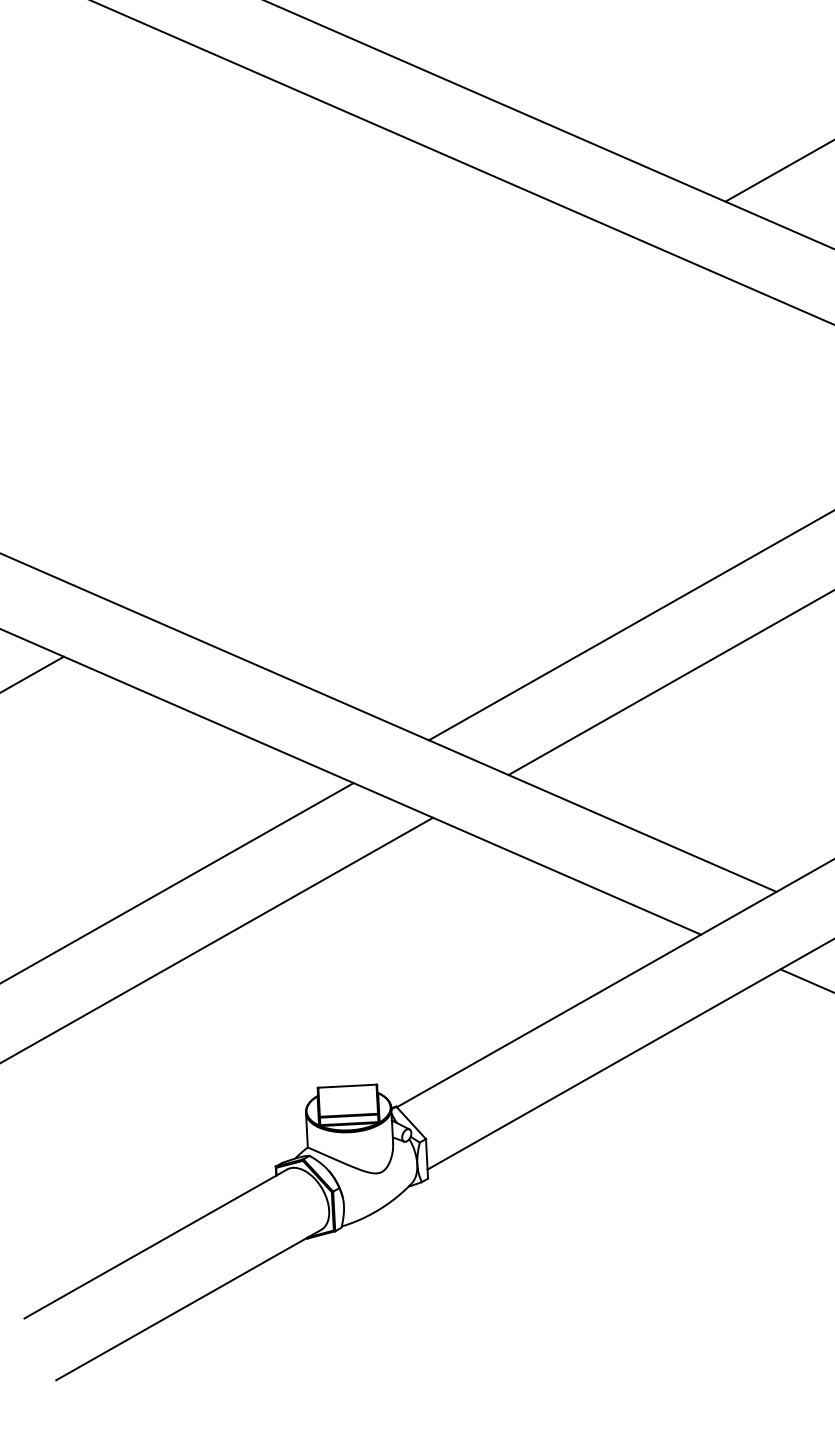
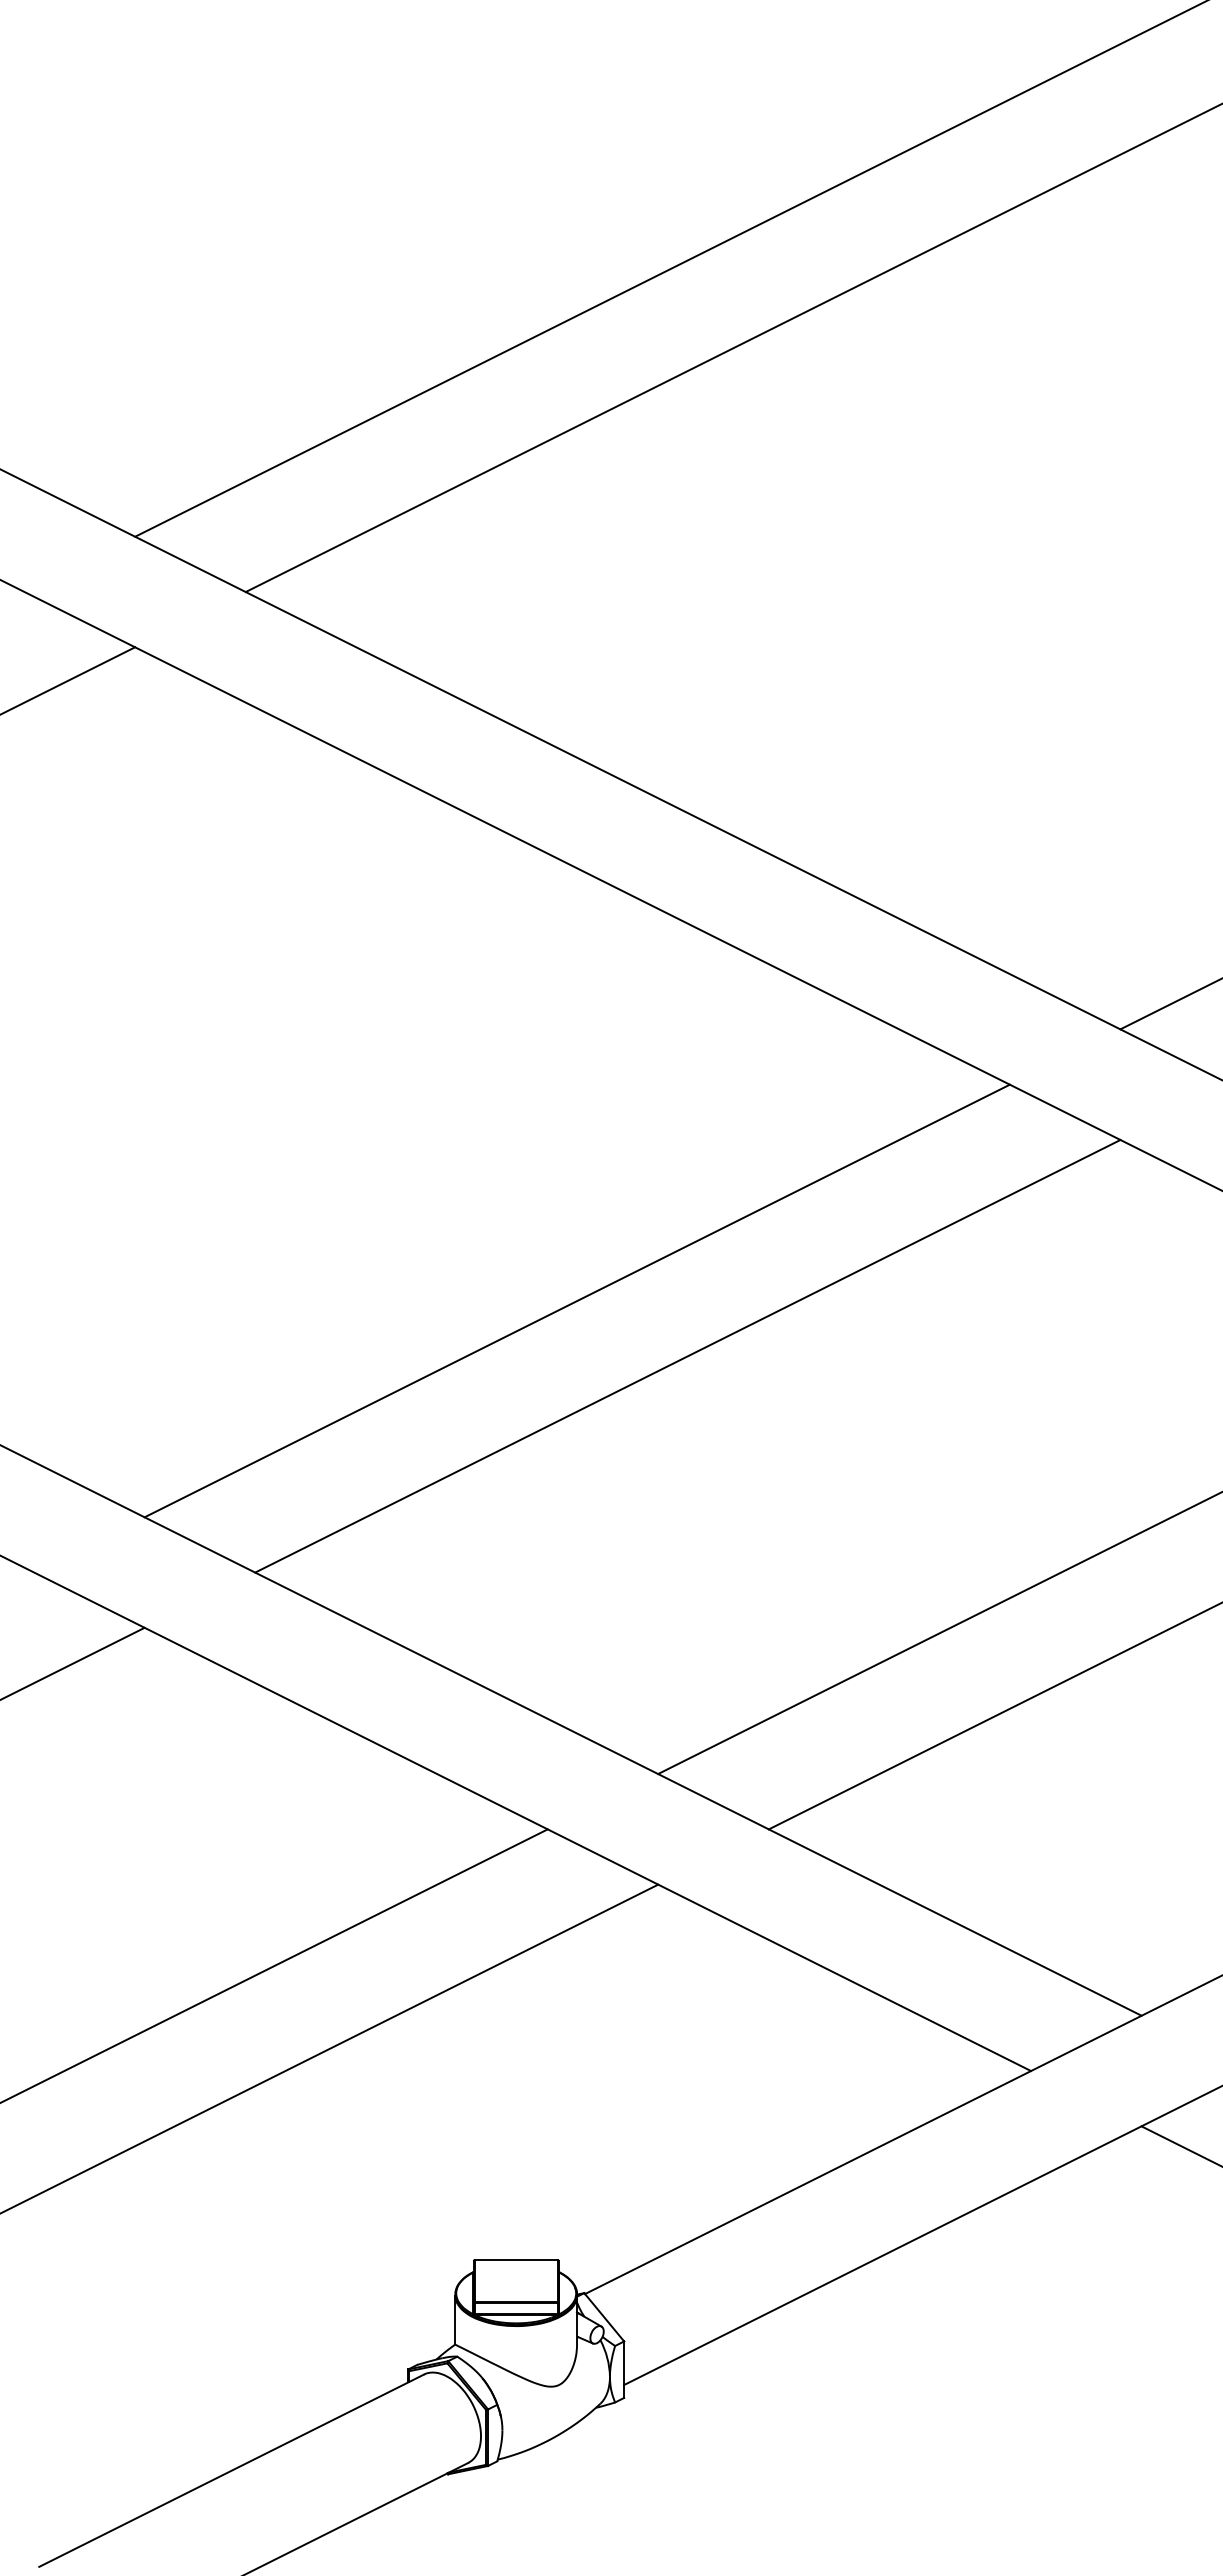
line: (354, 411) -> (576, 1300), added
line: (434, 446) -> (687, 1355), added

